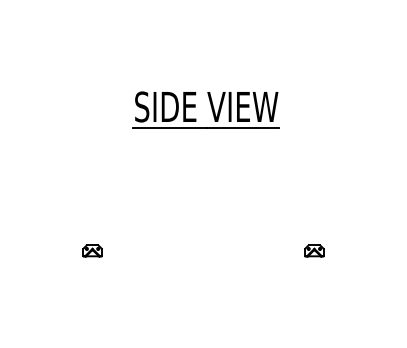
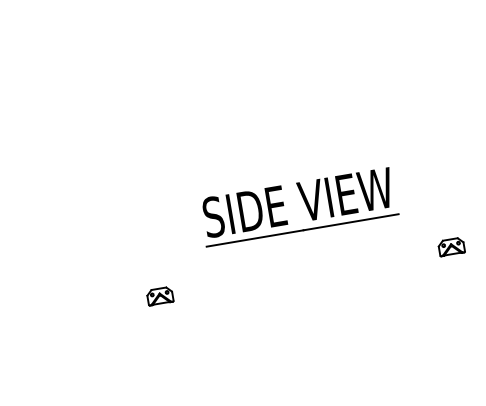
part: (205, 109) -> (297, 206), moved

